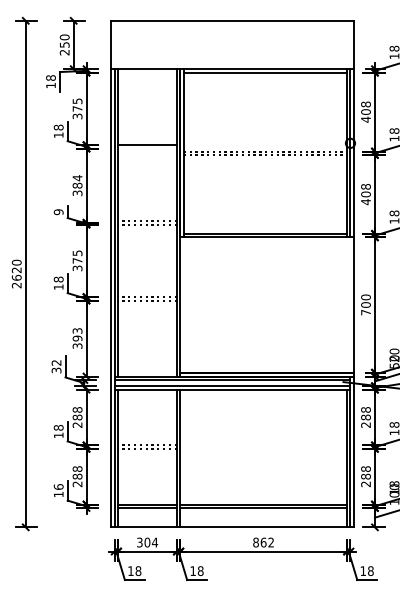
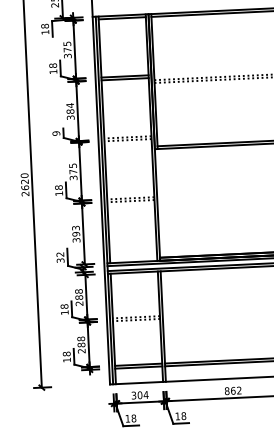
line: (147, 72) -> (122, 18), added
line: (147, 148) -> (125, 79), added
text: (58, 486) -> (66, 353), 16 -> 18

